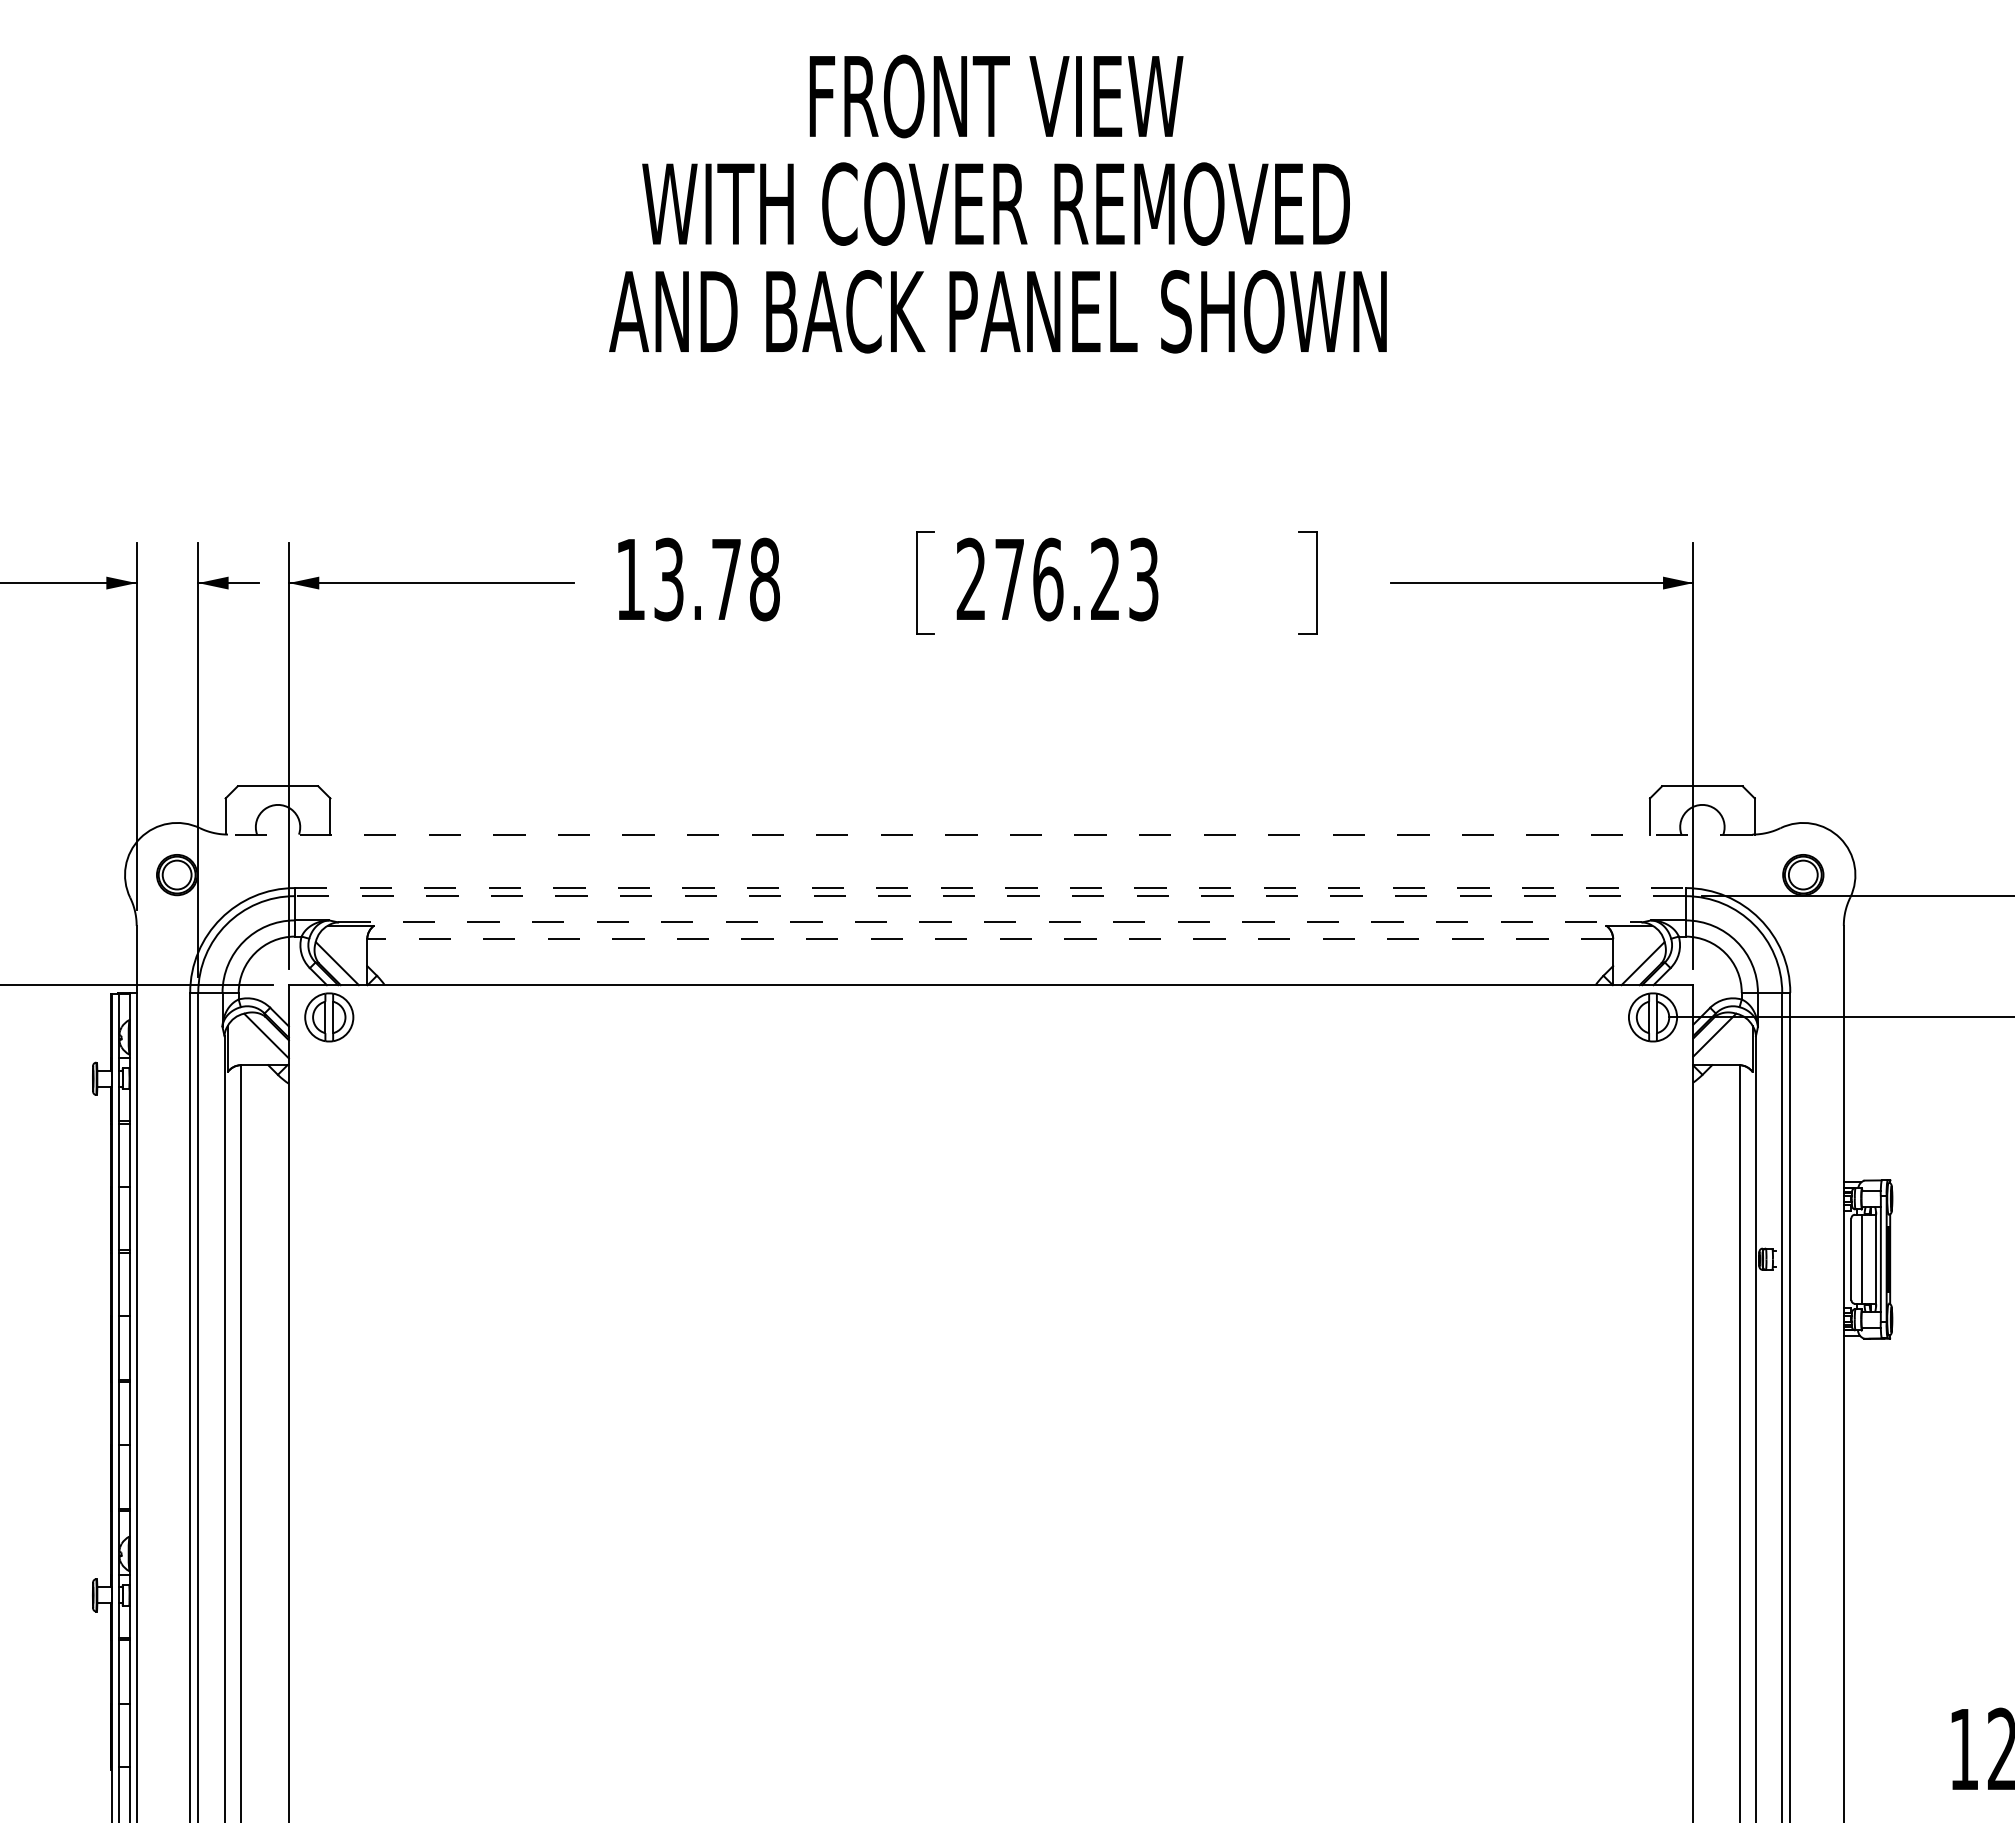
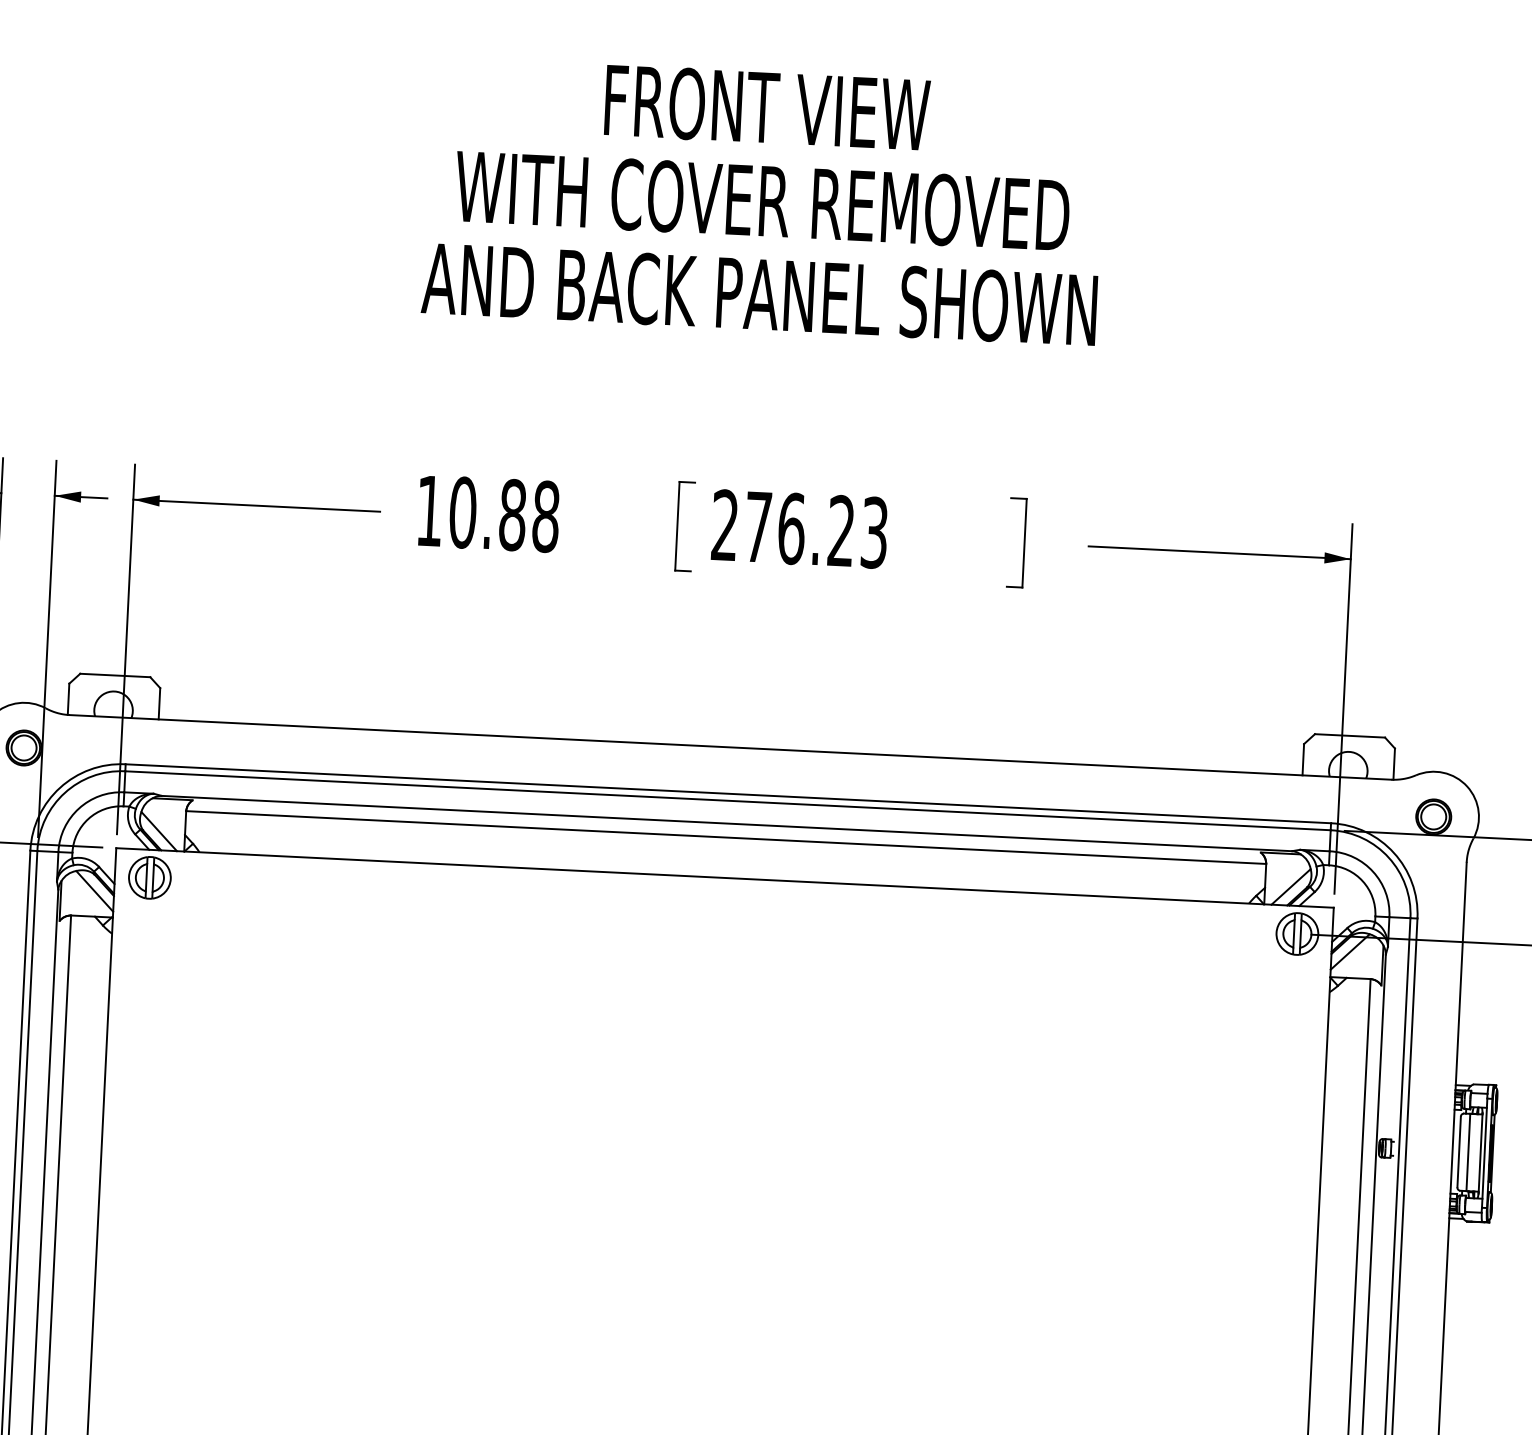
text: (697, 579) -> (487, 513), 13.78 -> 10.88
line: (989, 834) -> (729, 747), dashed -> solid
line: (990, 888) -> (728, 794), dashed -> solid
line: (989, 896) -> (727, 801), dashed -> solid
line: (990, 922) -> (727, 823), dashed -> solid
line: (990, 938) -> (726, 837), dashed -> solid

